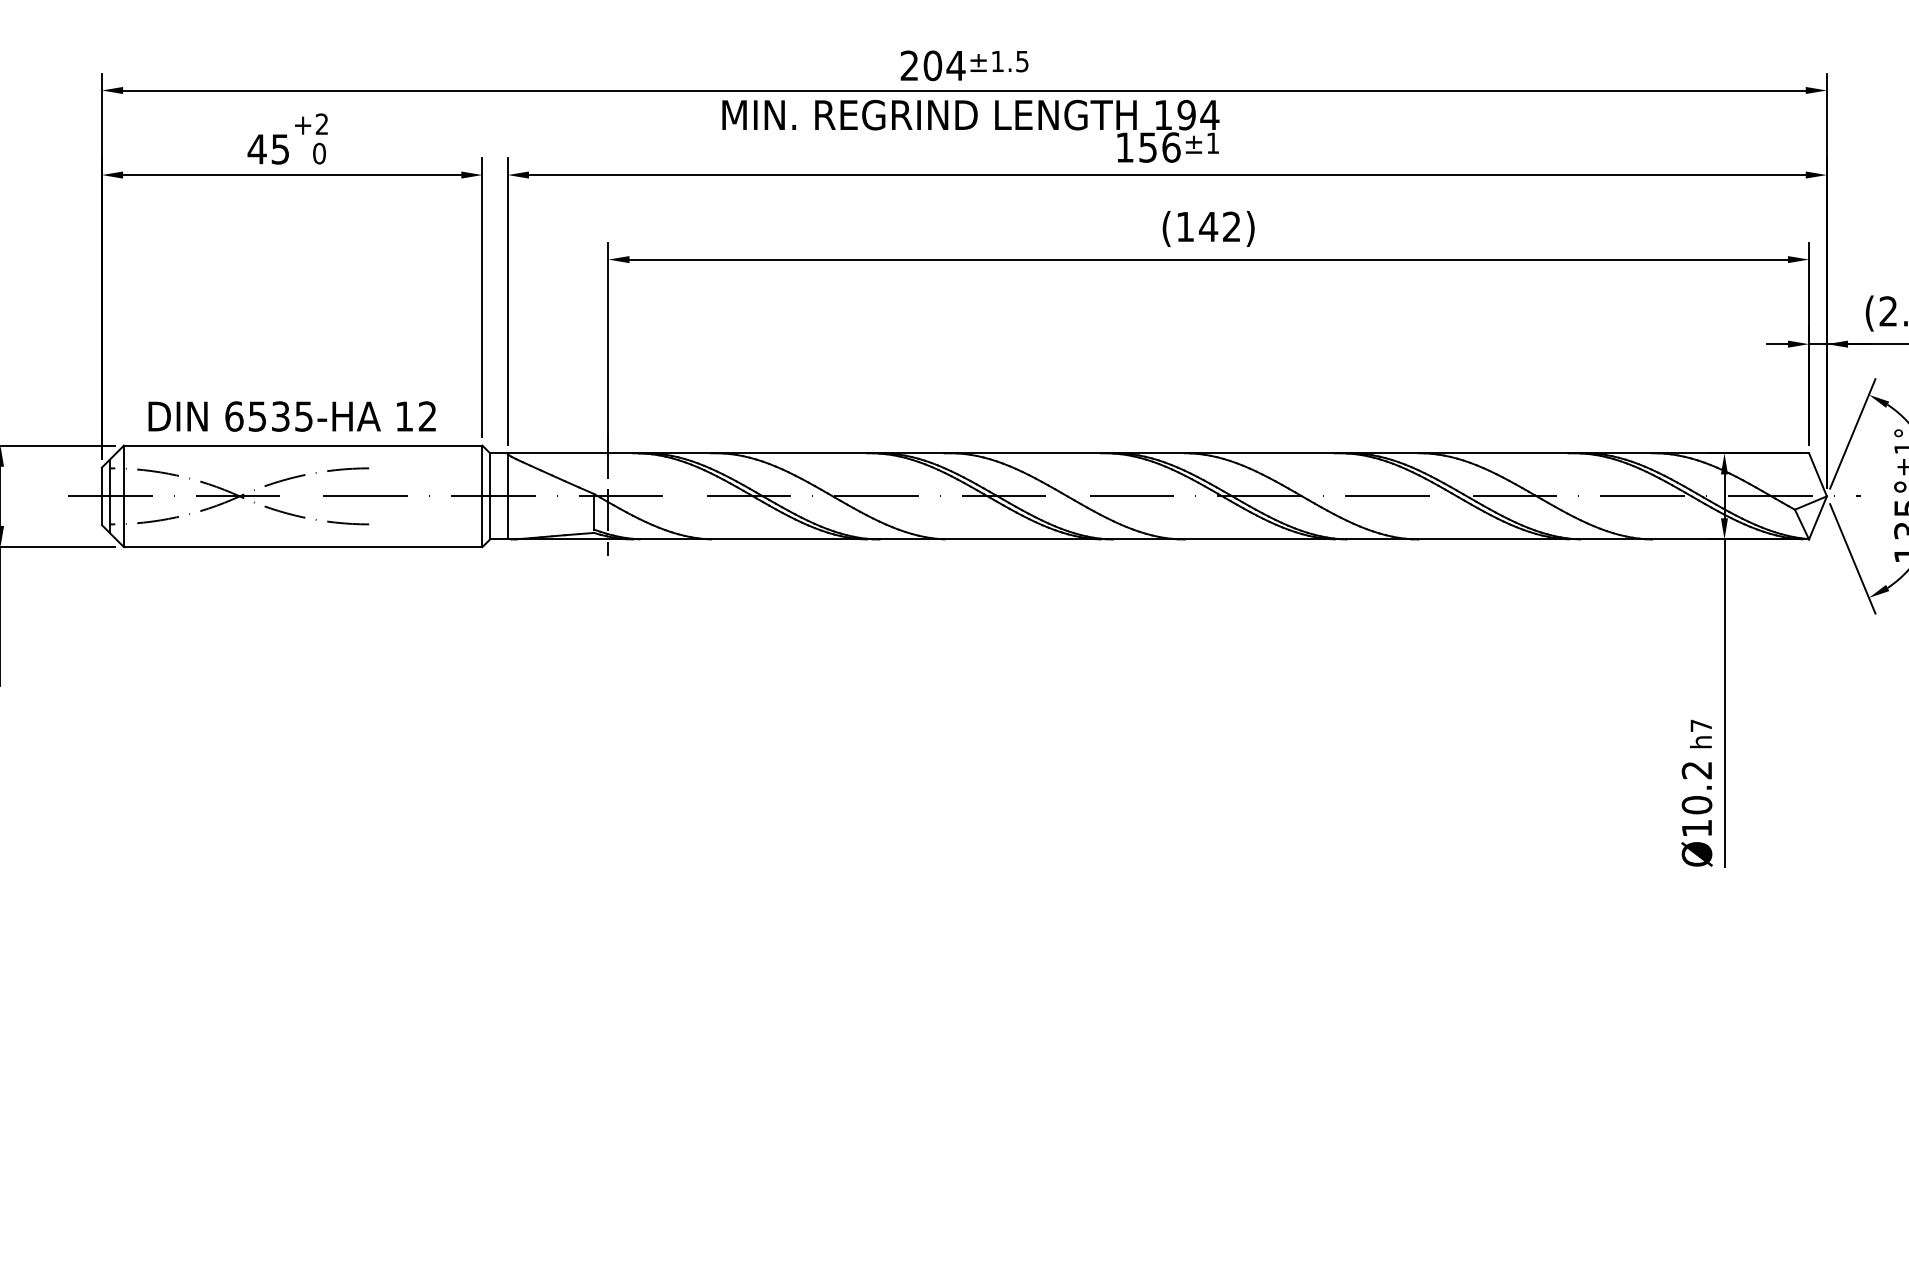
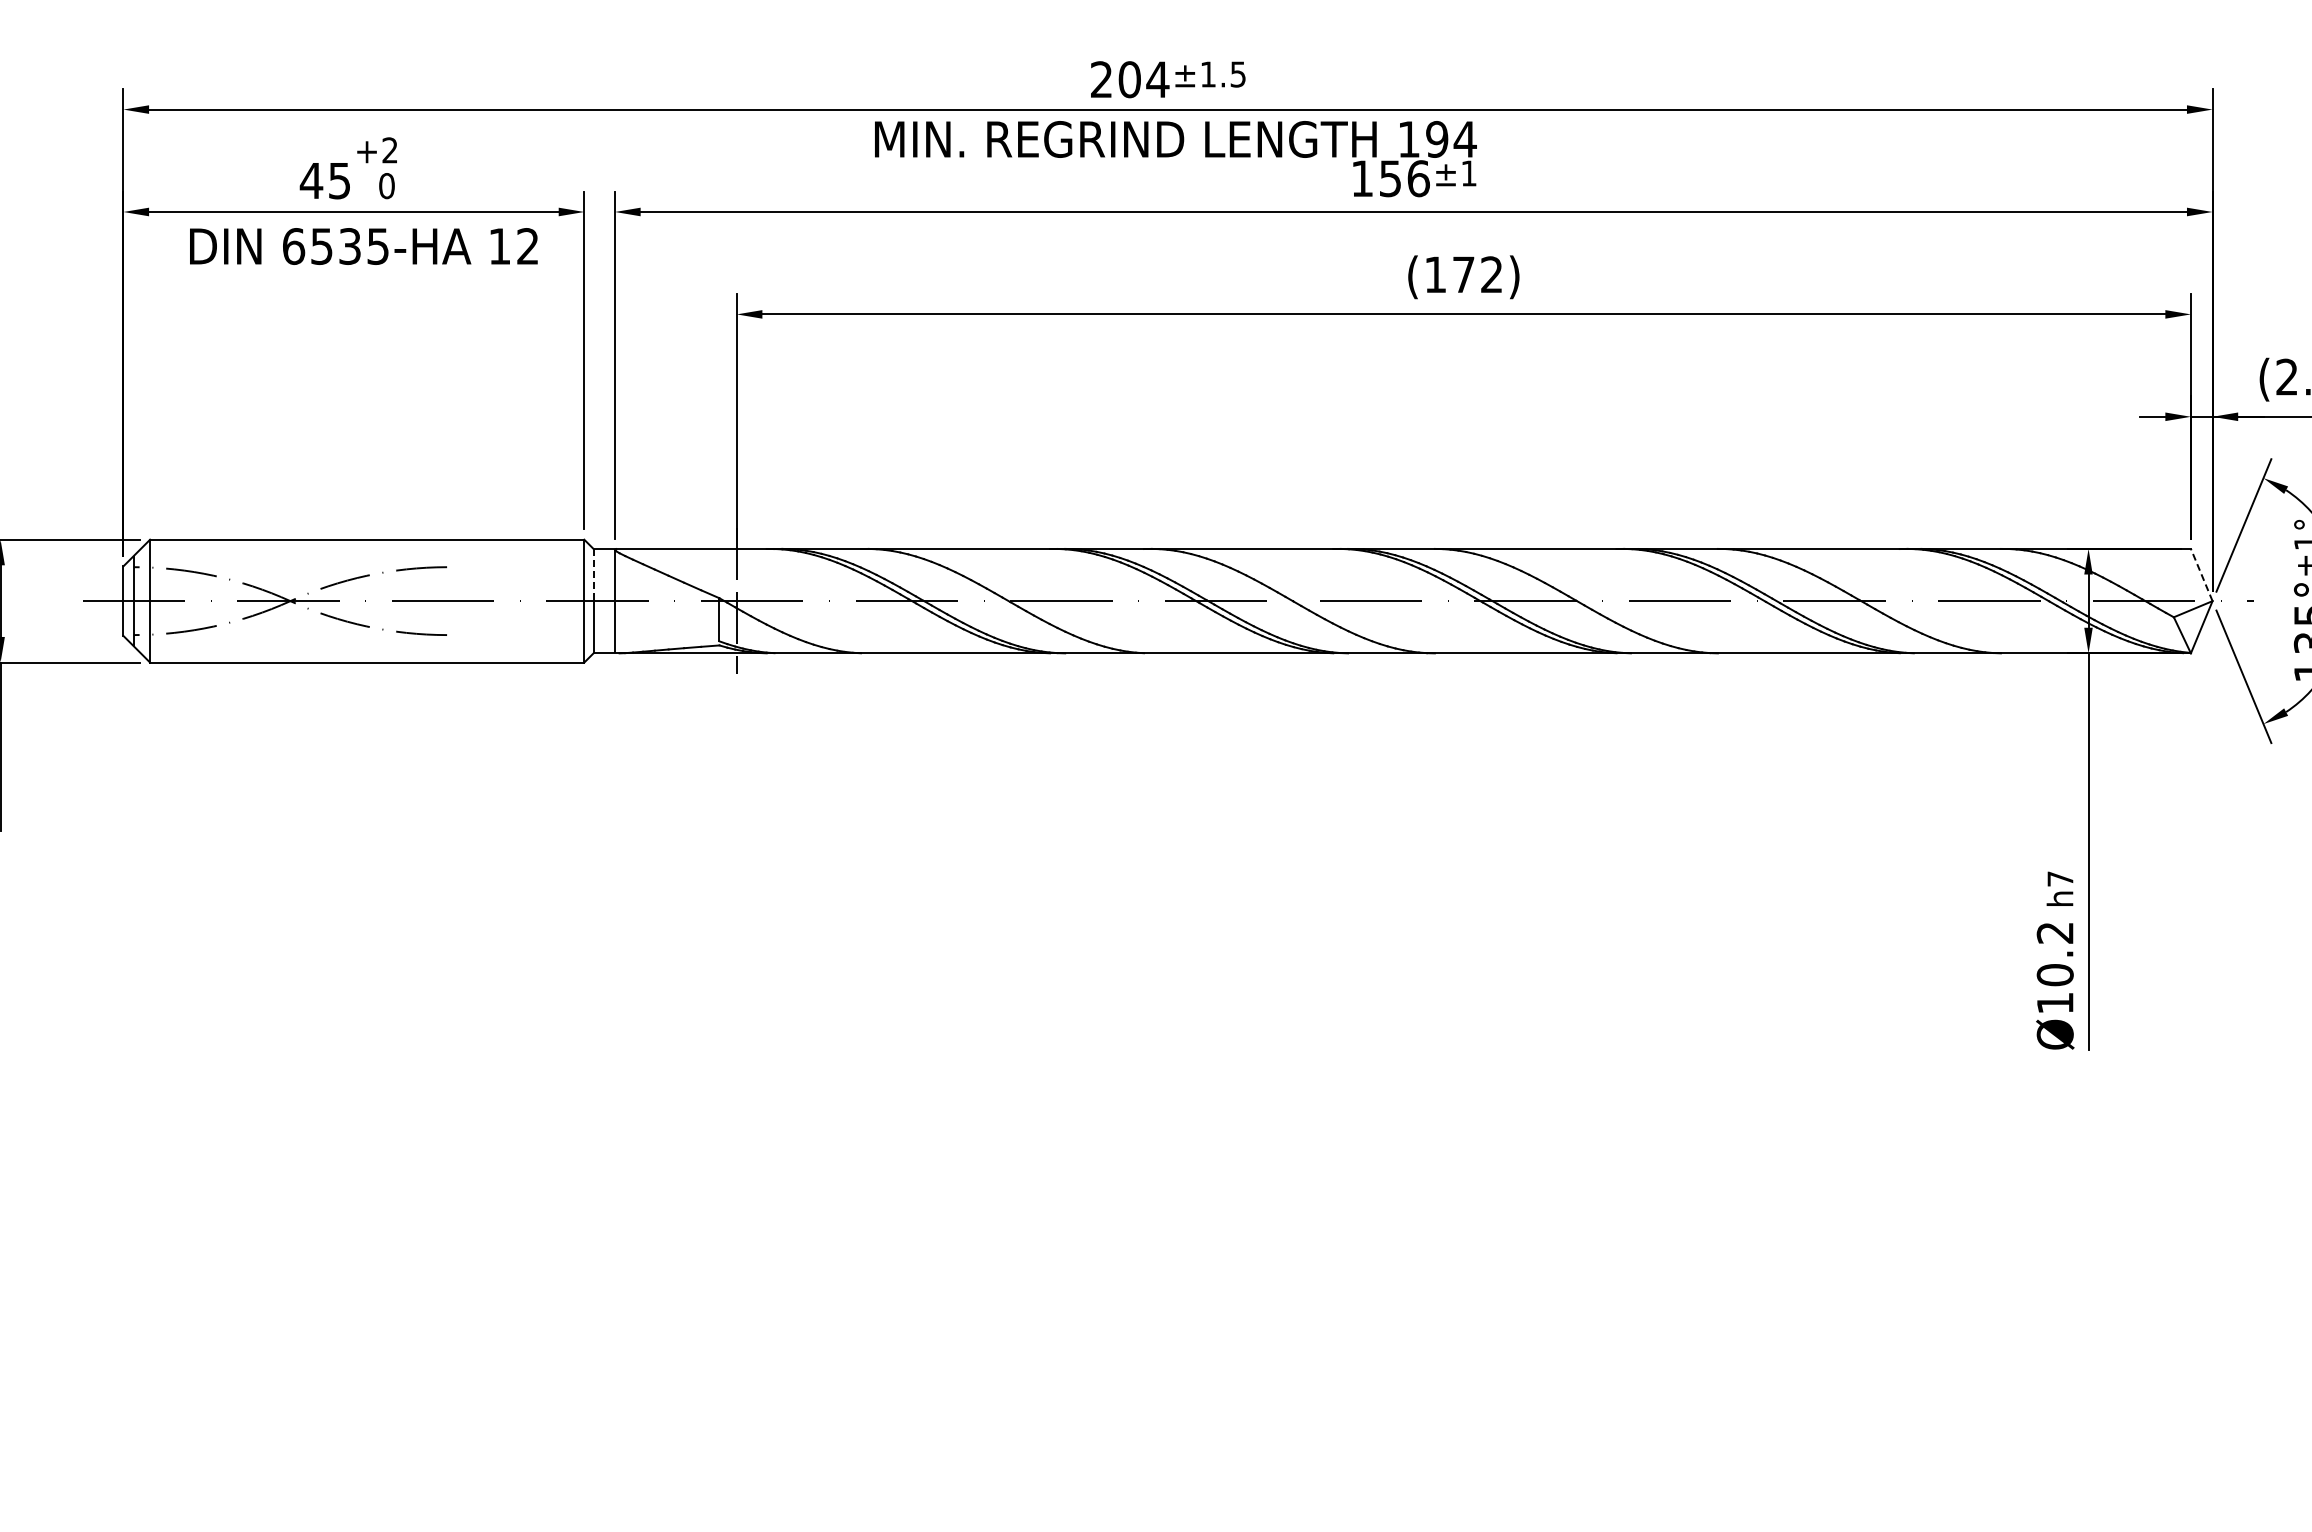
text: (1208, 226) -> (1463, 274), (142) -> (172)
text: (291, 416) -> (363, 246), moved
line: (1817, 474) -> (2201, 574), solid -> dashed
line: (490, 475) -> (593, 575), solid -> dashed

